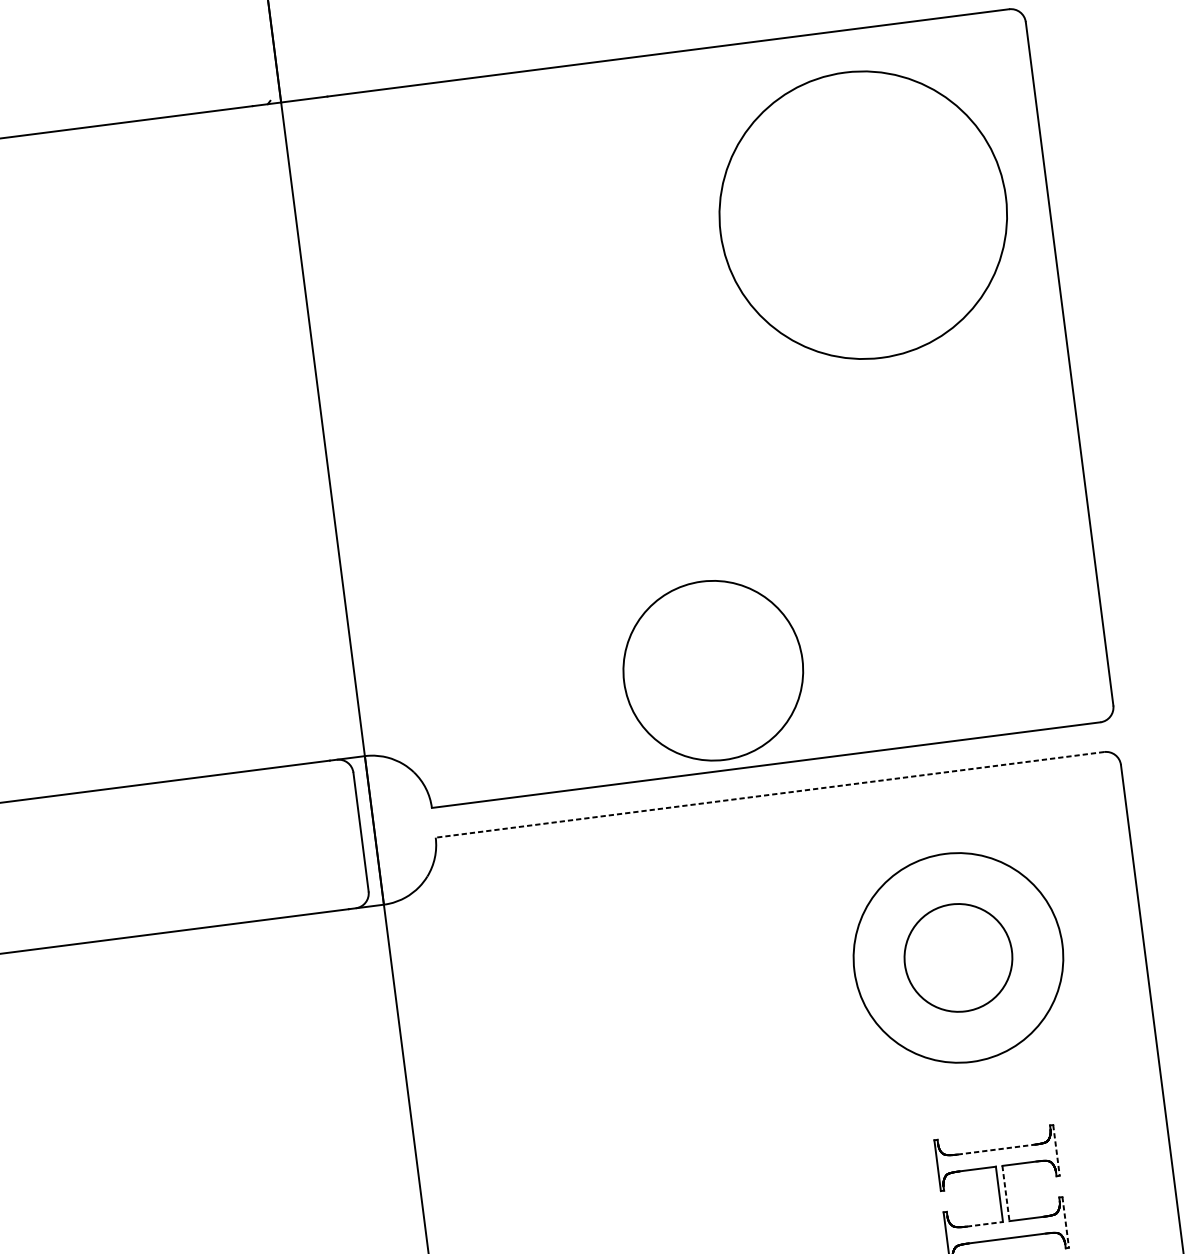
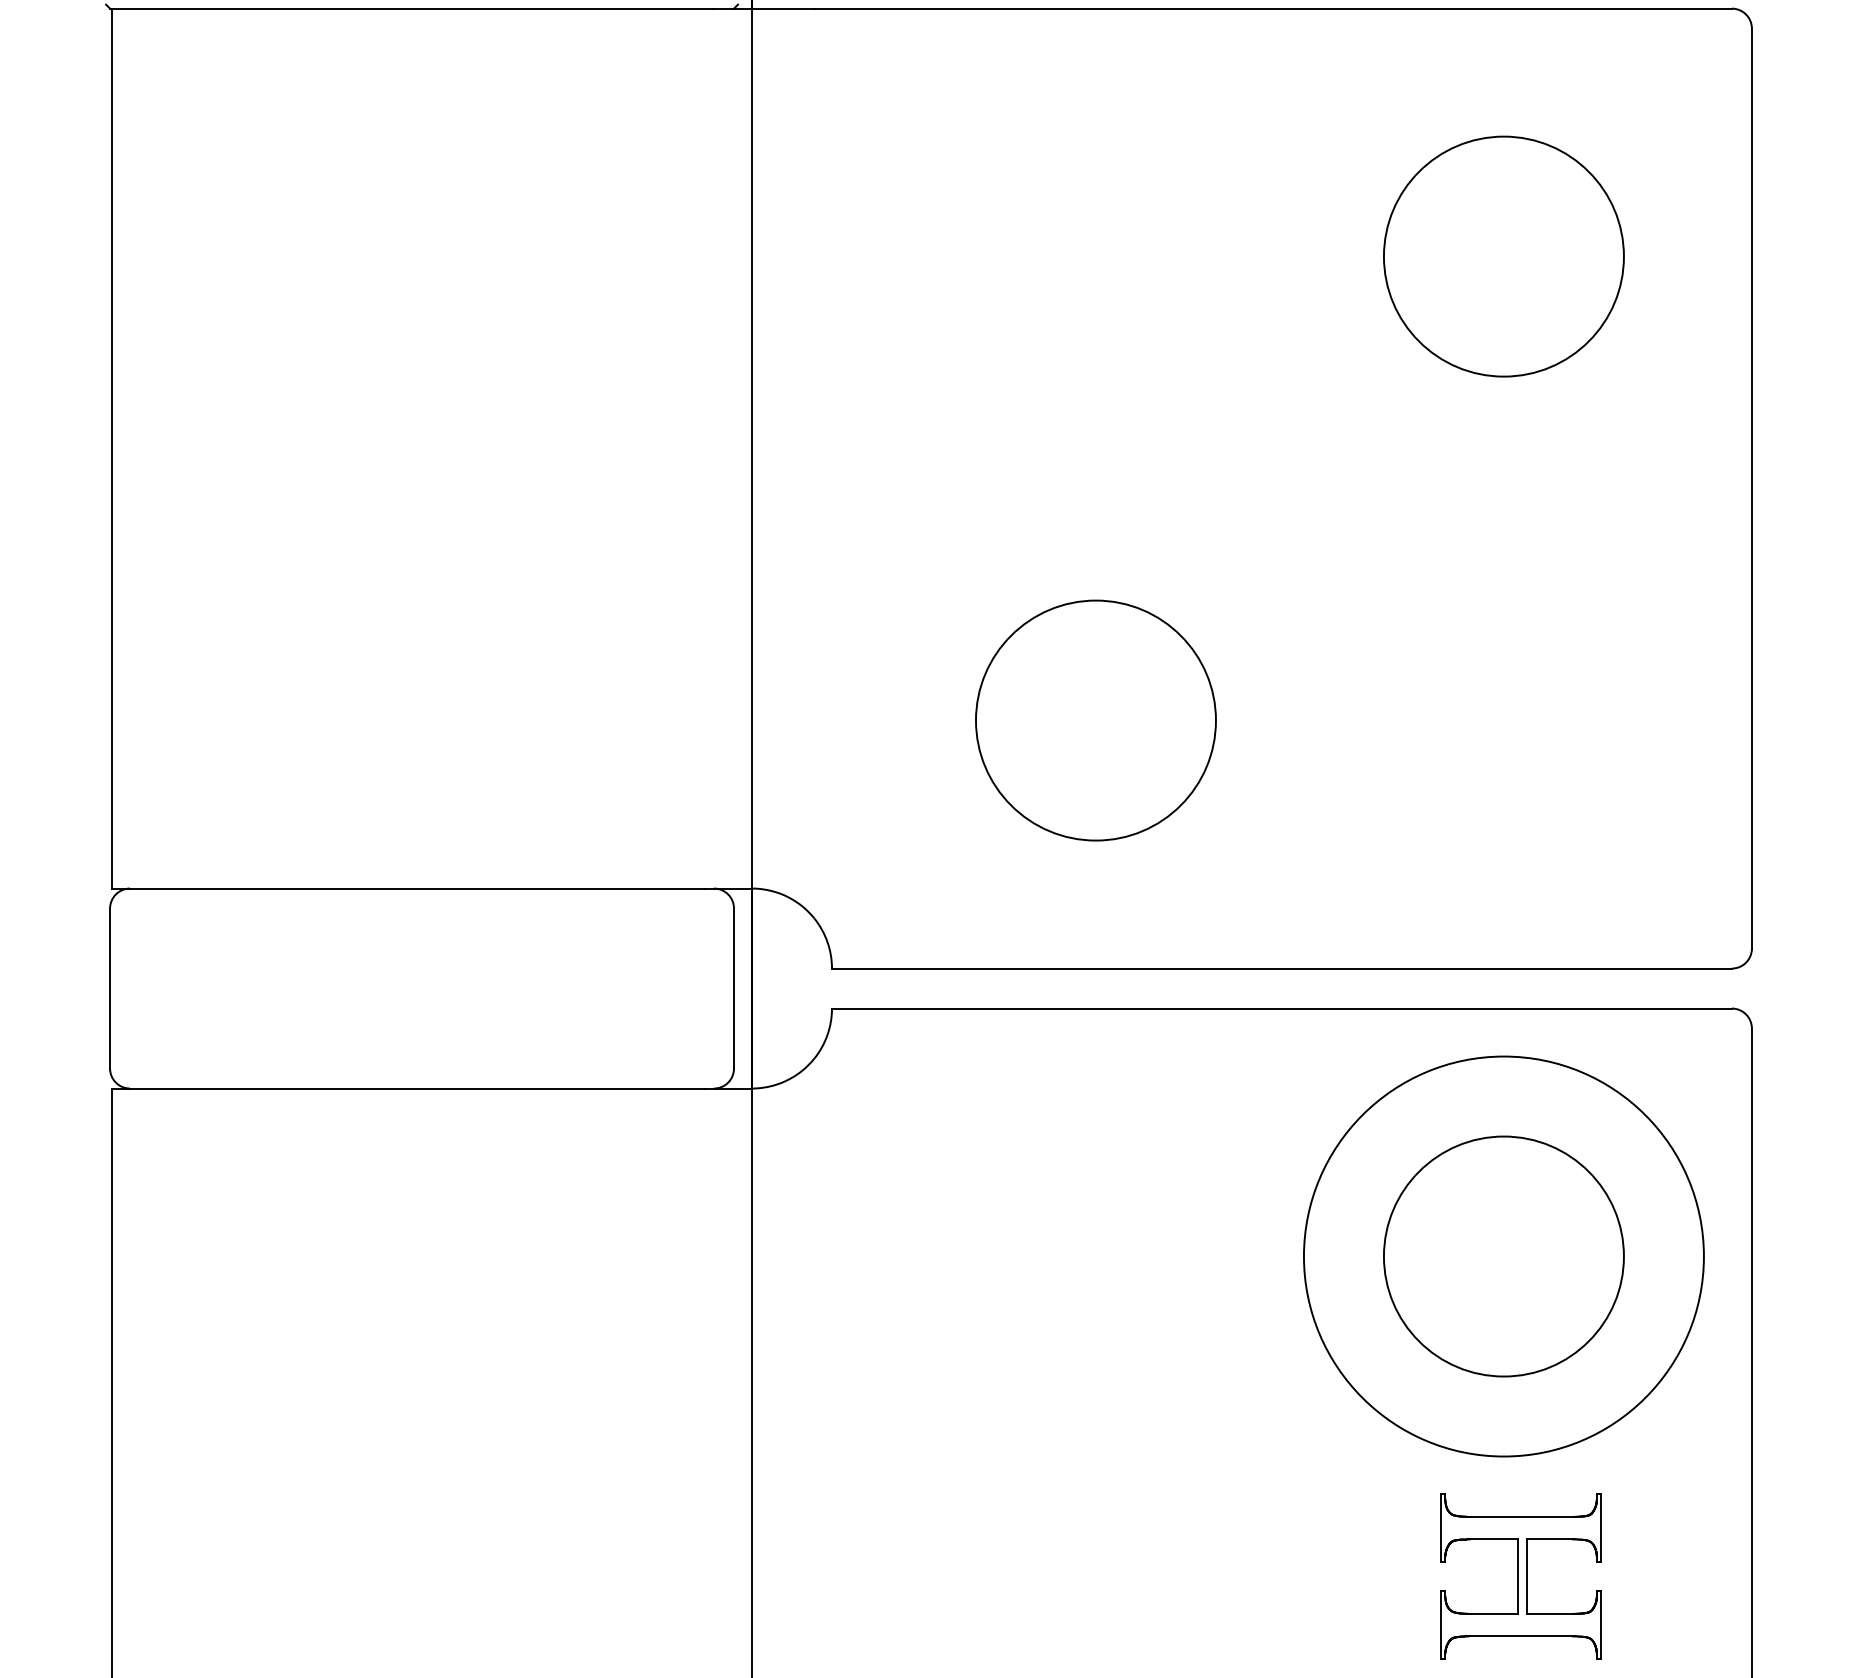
circle: (862, 215) -> (1503, 256), size x0.62
circle: (712, 670) -> (1095, 720), moved
line: (769, 794) -> (1281, 1008), dashed -> solid
circle: (958, 957) -> (1503, 1256), size x1.43
circle: (958, 957) -> (1503, 1256), size x1.67
line: (996, 1149) -> (1521, 1516), dashed -> solid
line: (1056, 1150) -> (1601, 1528), dashed -> solid
line: (1005, 1194) -> (1526, 1577), dashed -> solid
line: (1066, 1222) -> (1601, 1625), dashed -> solid
line: (985, 1223) -> (1494, 1613), dashed -> solid

